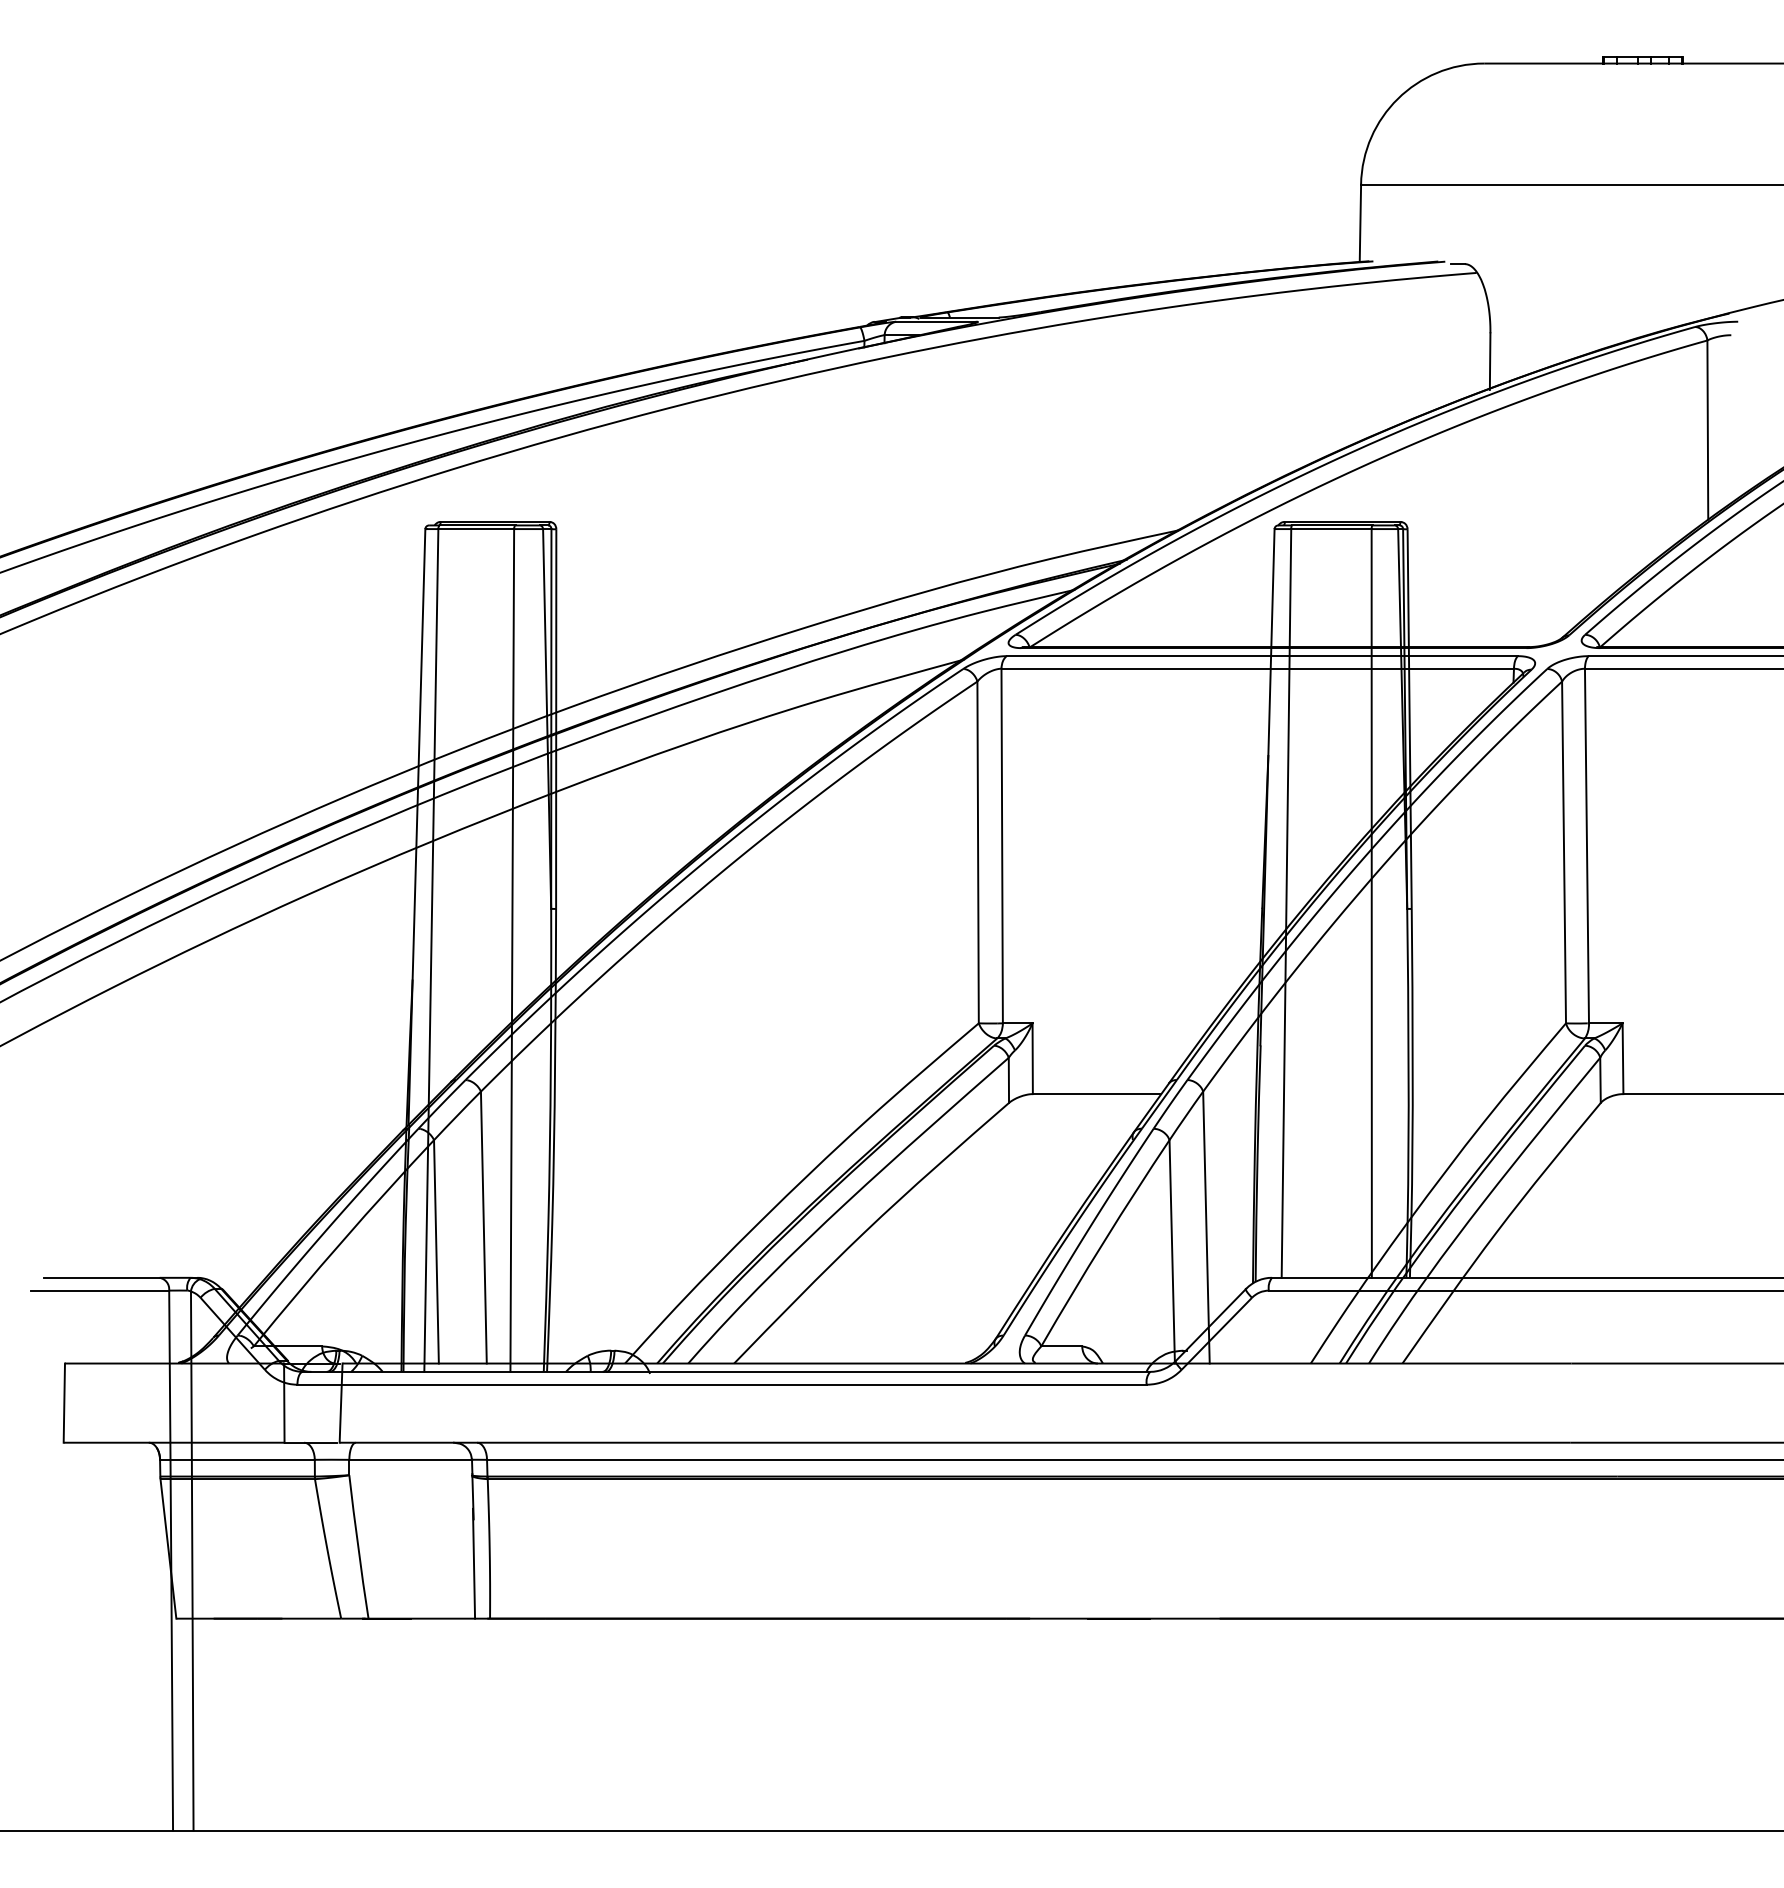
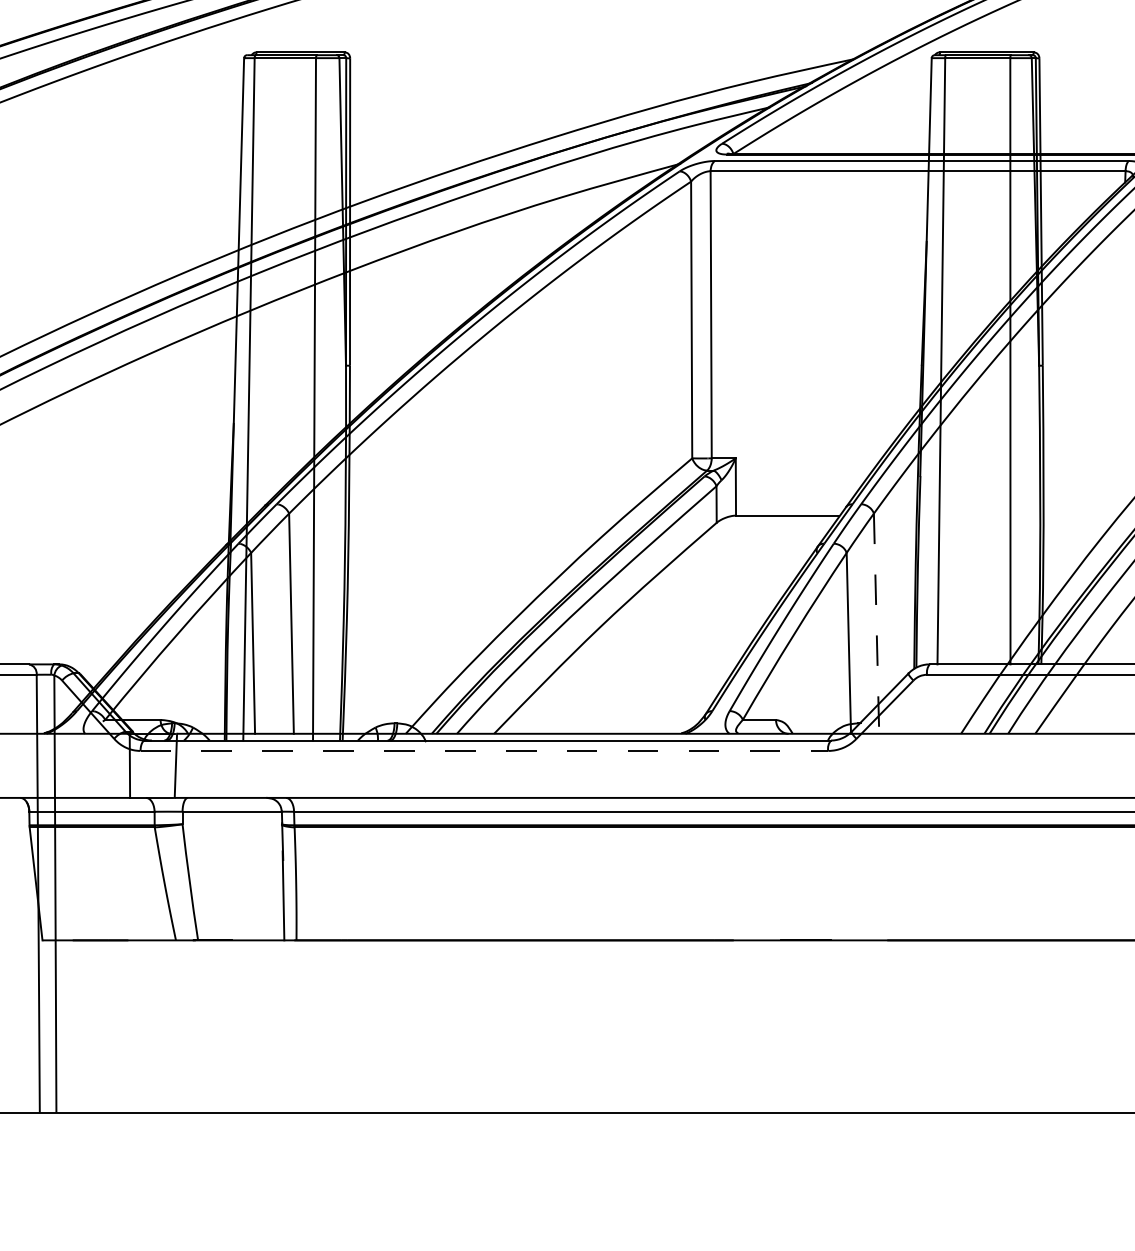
line: (1206, 1227) -> (876, 623), solid -> dashed
line: (722, 1384) -> (484, 750), solid -> dashed

